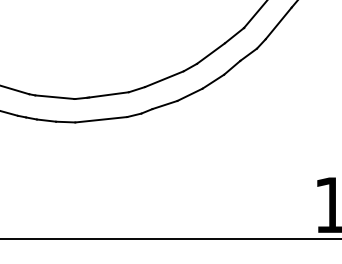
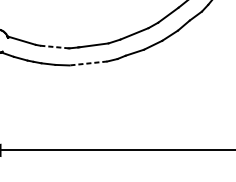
line: (55, 97) -> (55, 47), solid -> dashed
line: (100, 119) -> (87, 63), solid -> dashed

